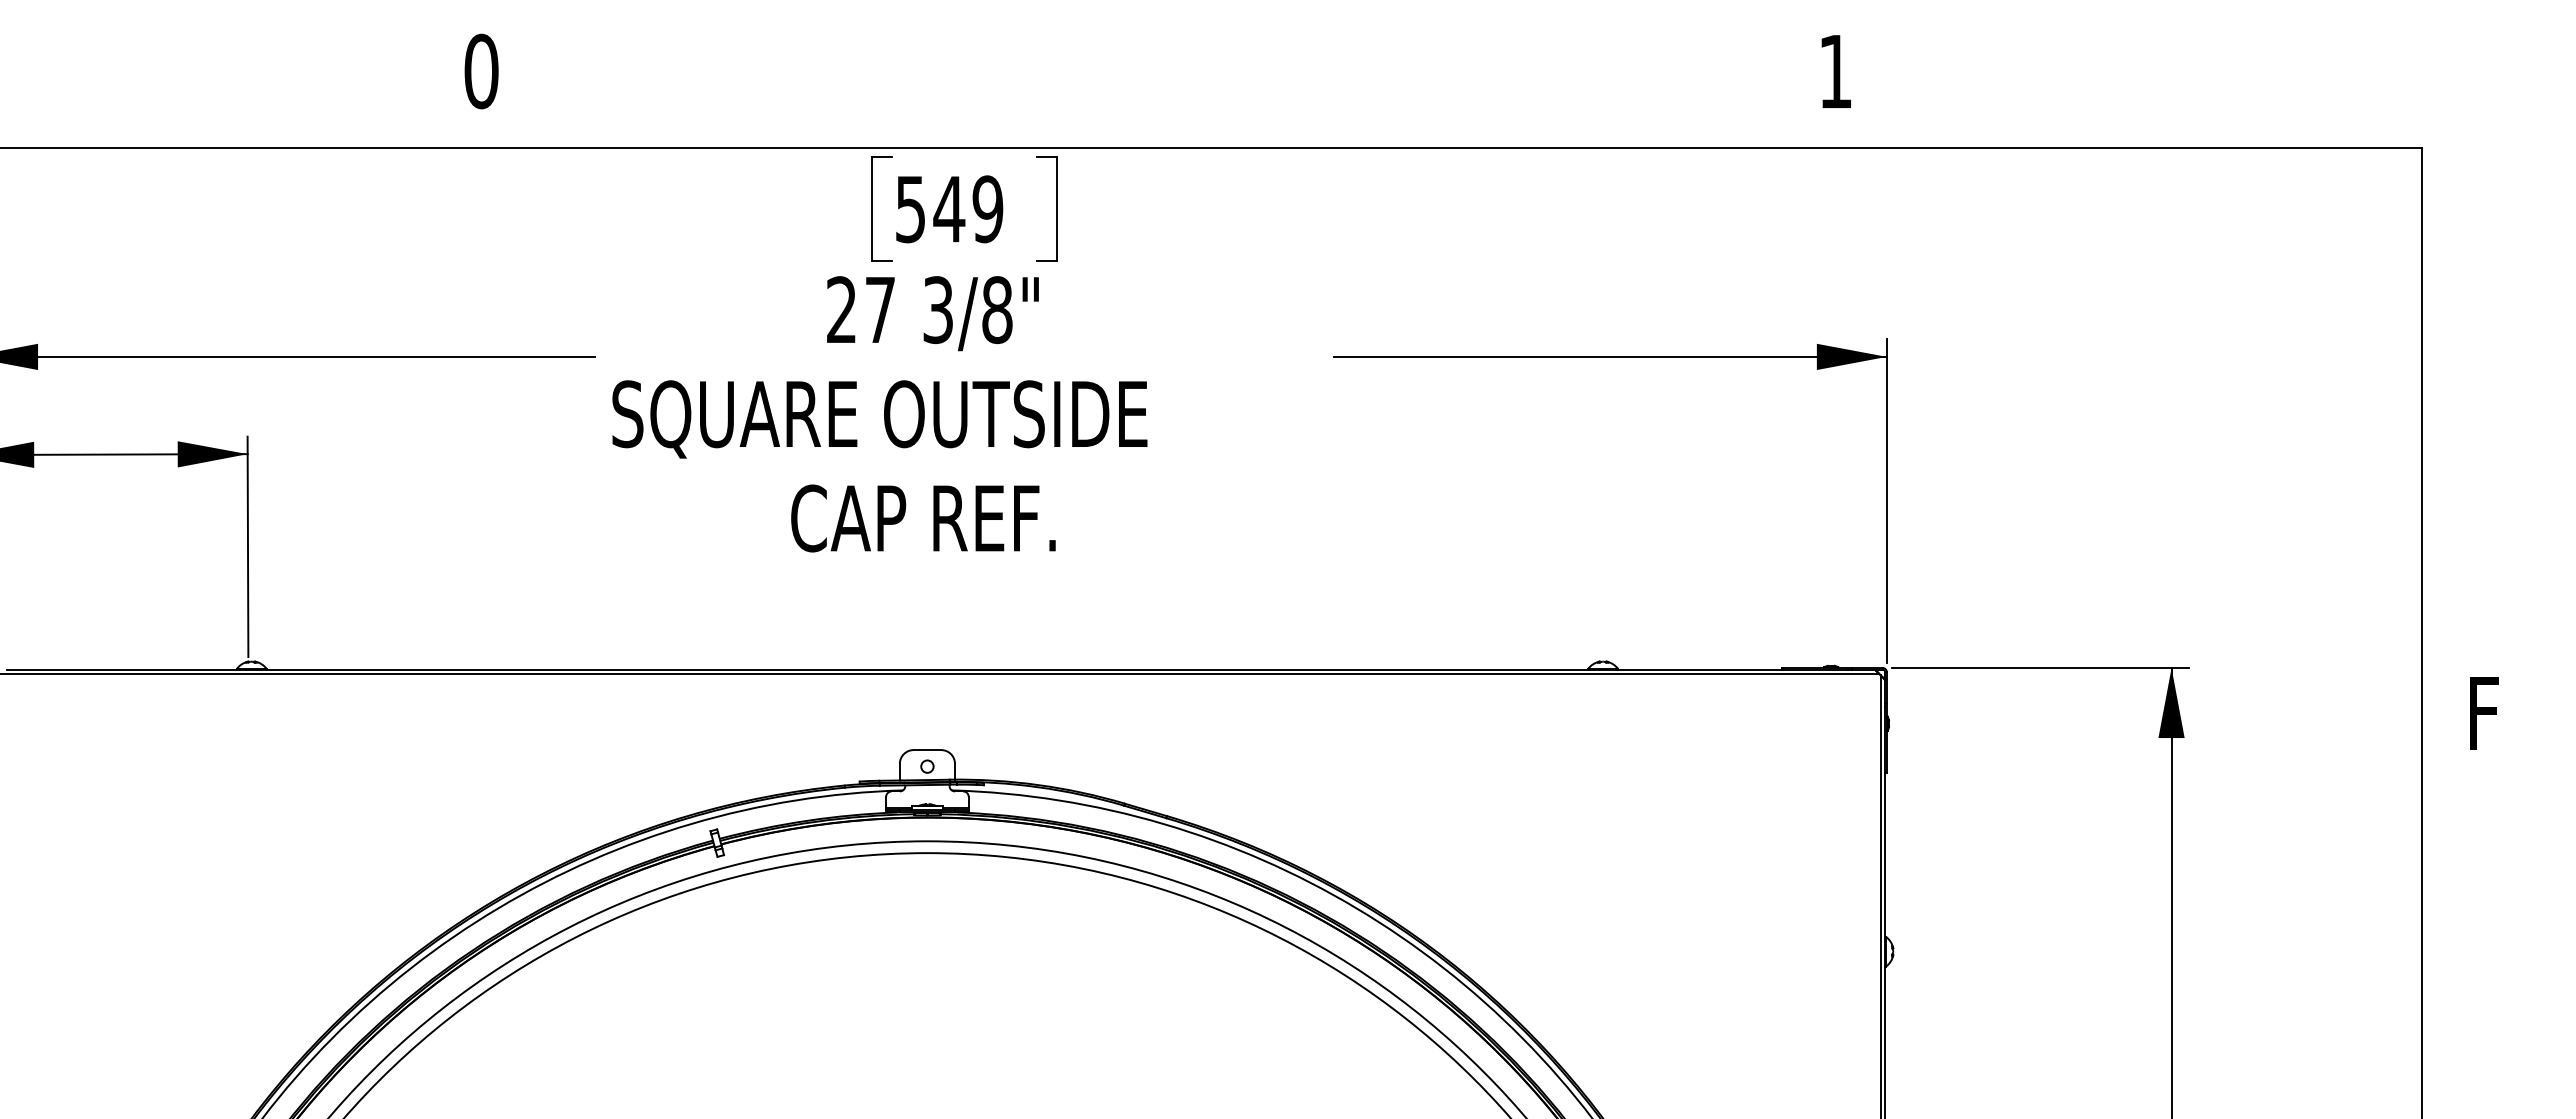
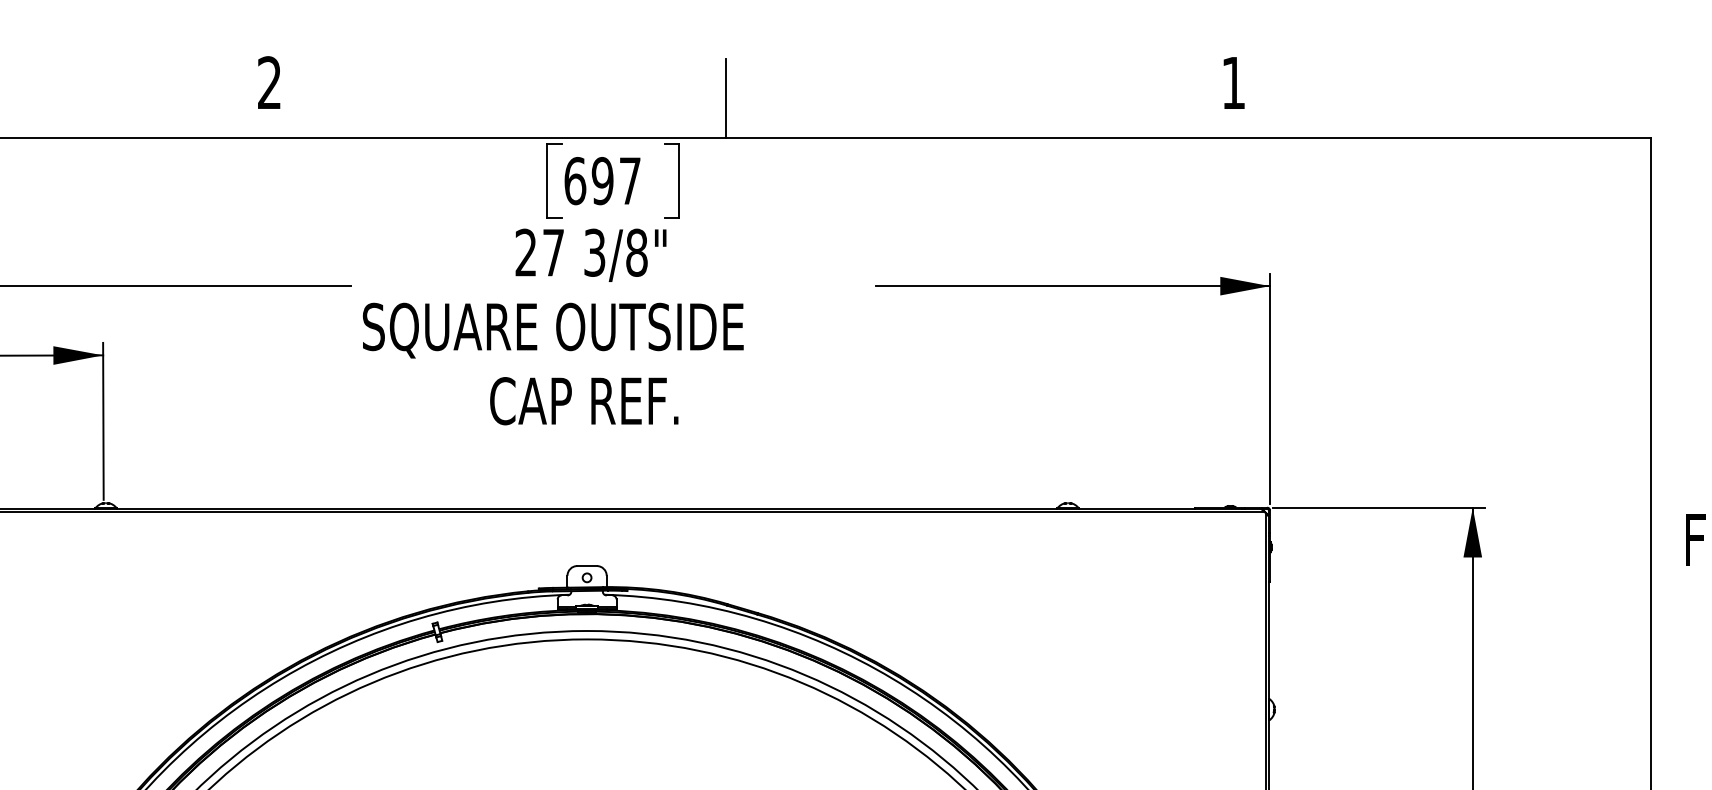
text: (481, 71) -> (269, 82), 0 -> 2
line: (1123, 93) -> (726, 98), added
text: (949, 209) -> (602, 181), 549 -> 697

